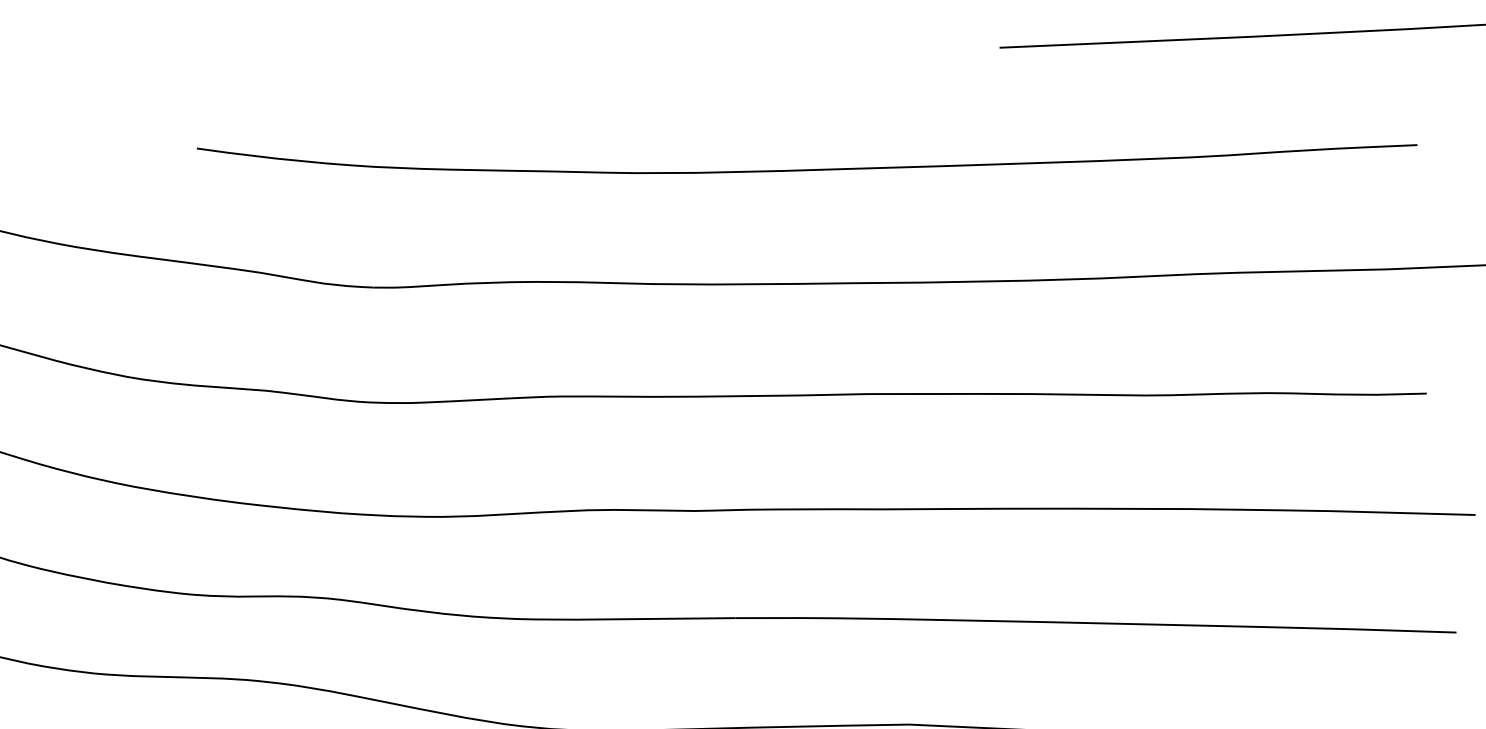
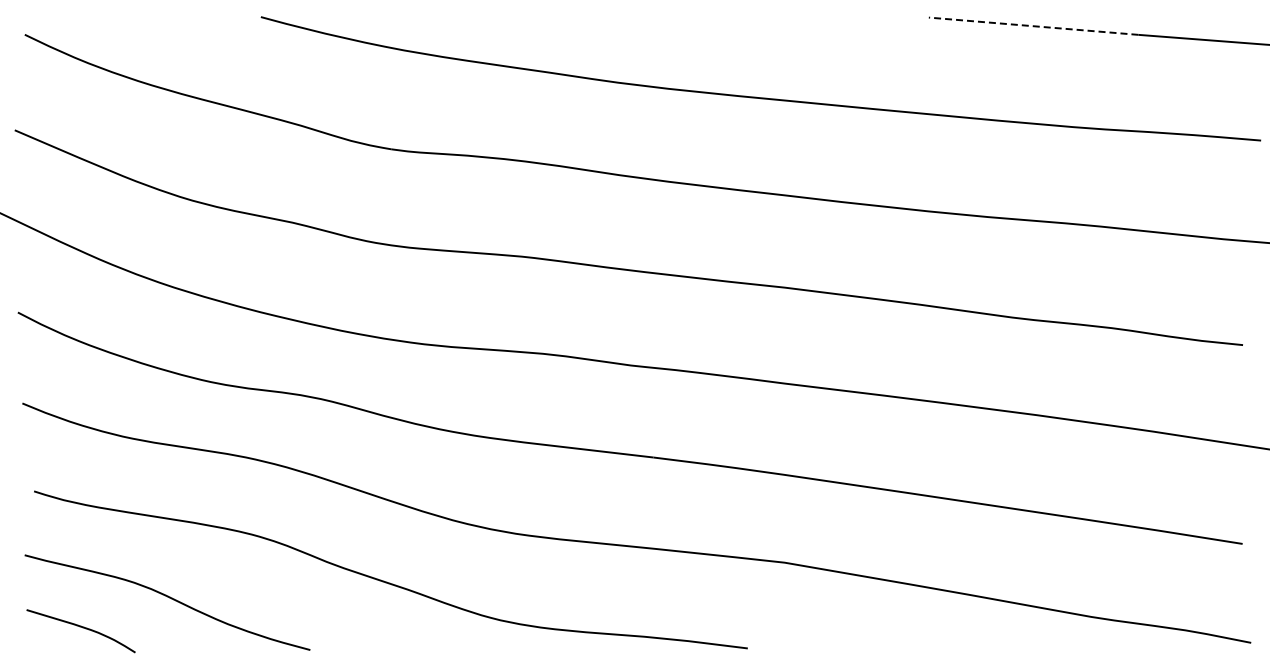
line: (1126, 42) -> (1033, 26), solid -> dashed

